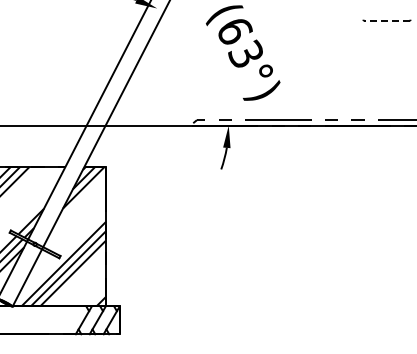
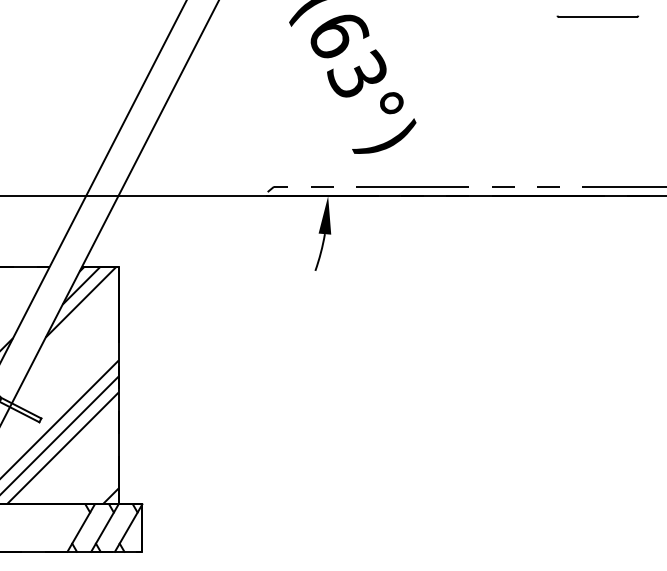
line: (386, 20) -> (597, 17), dashed -> solid

